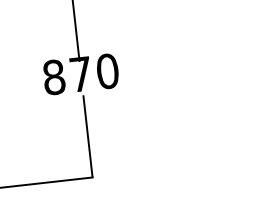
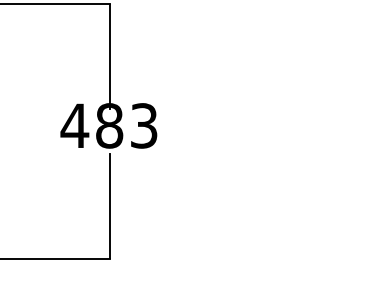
text: (80, 74) -> (108, 125), 870 -> 483

